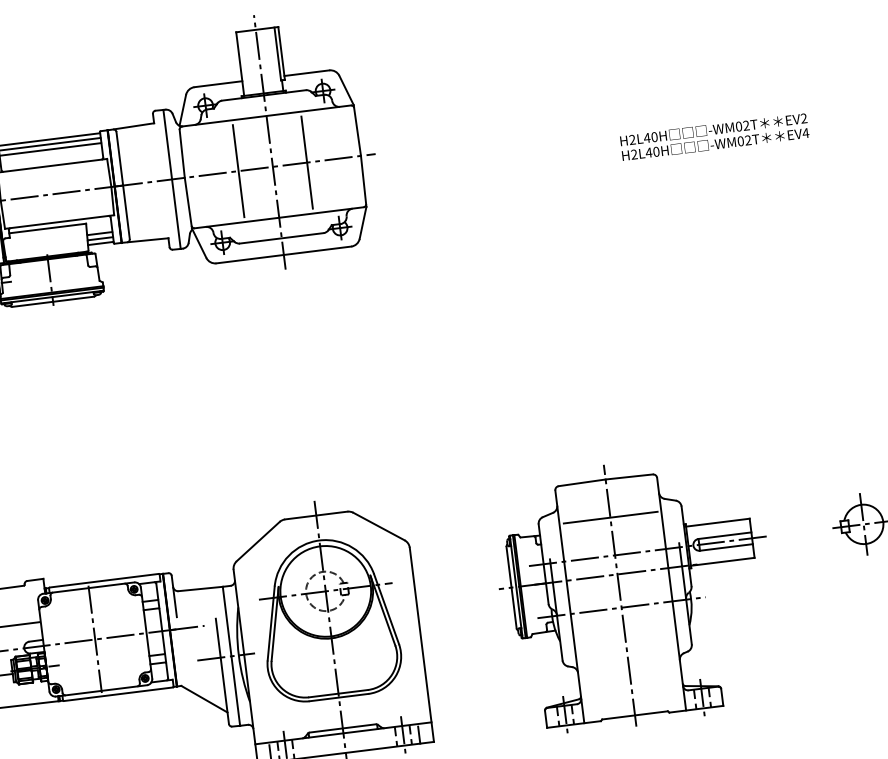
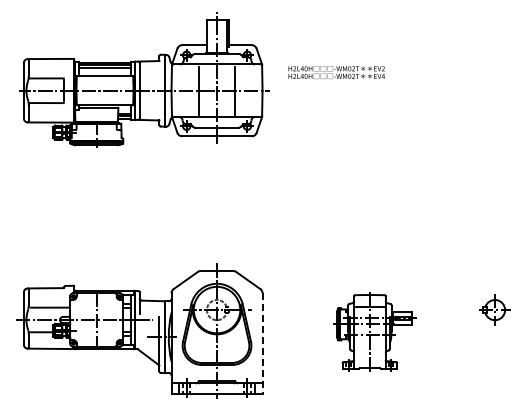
text: (714, 136) -> (336, 72), moved
part: (635, 592) -> (374, 330), size x0.6
line: (421, 645) -> (262, 343), solid -> dashed

